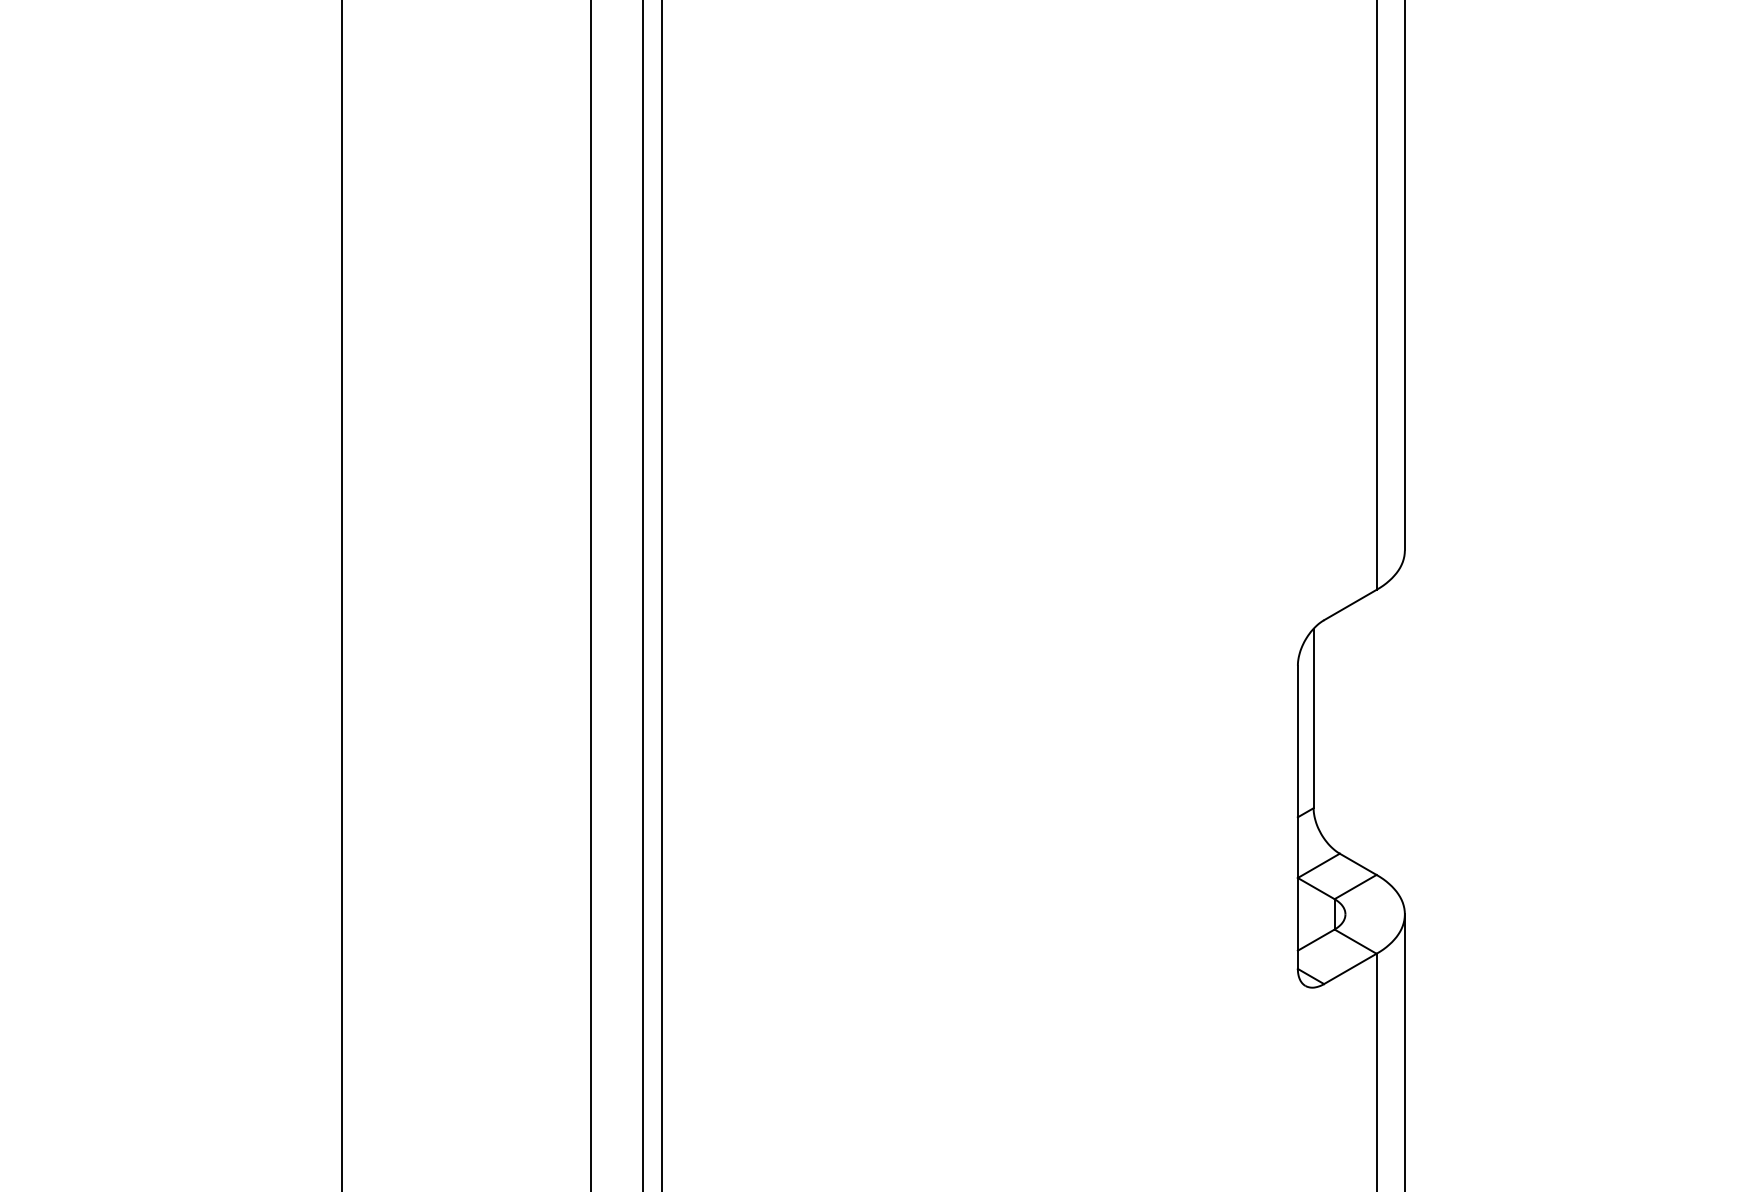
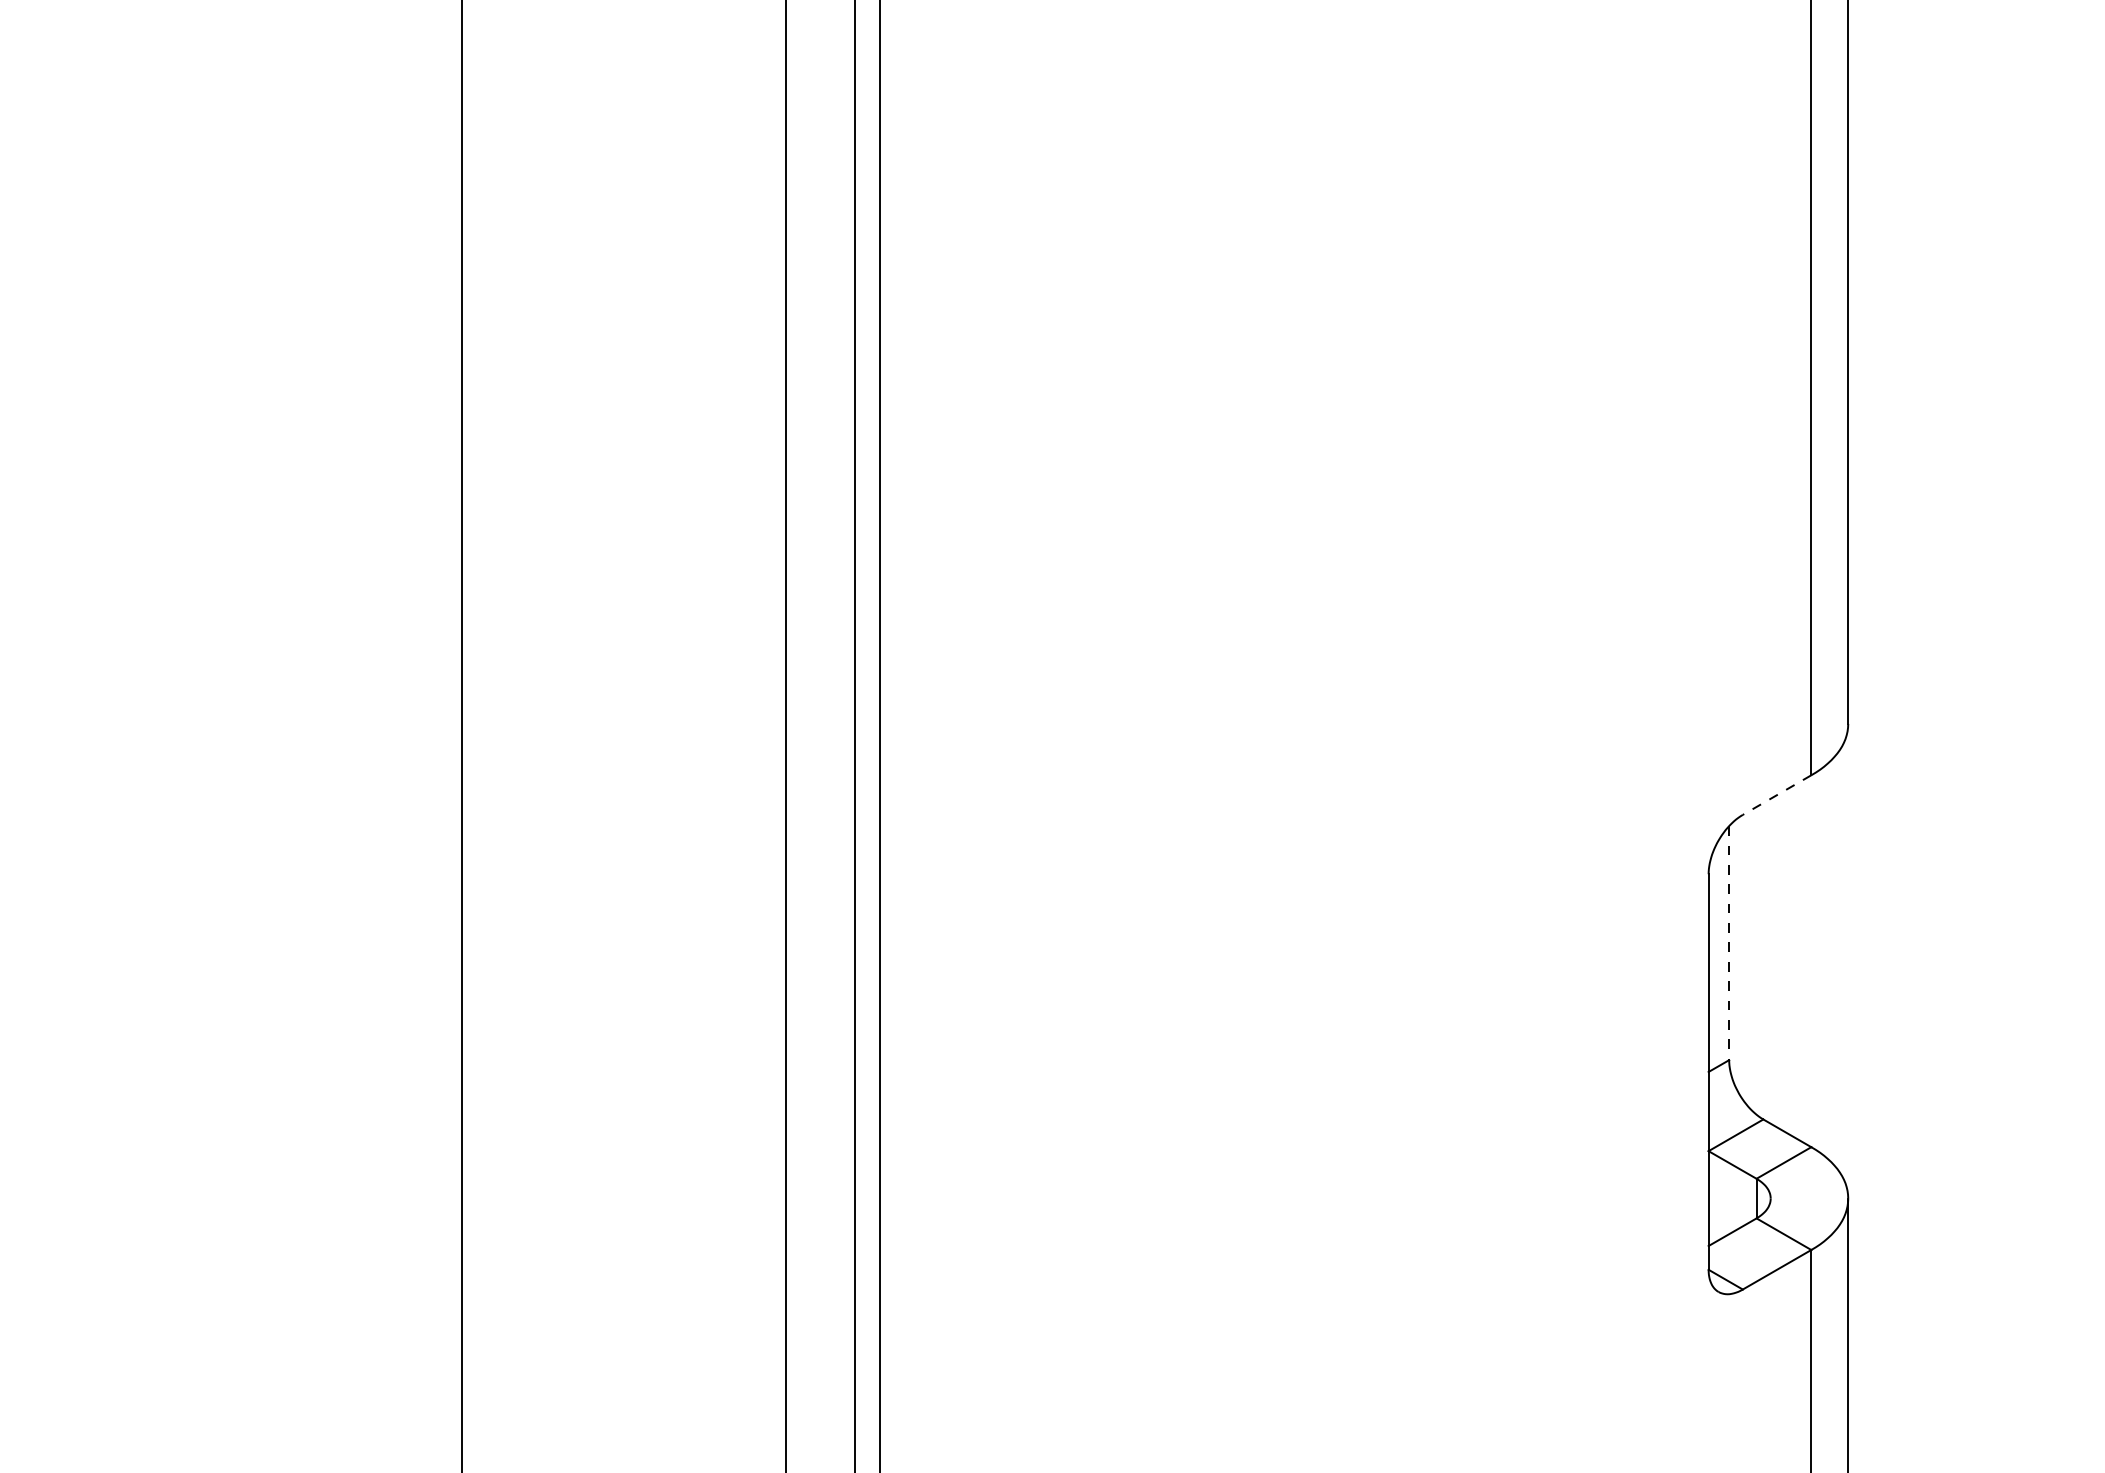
line: (1349, 605) -> (1775, 795), solid -> dashed
line: (1313, 718) -> (1729, 943), solid -> dashed

